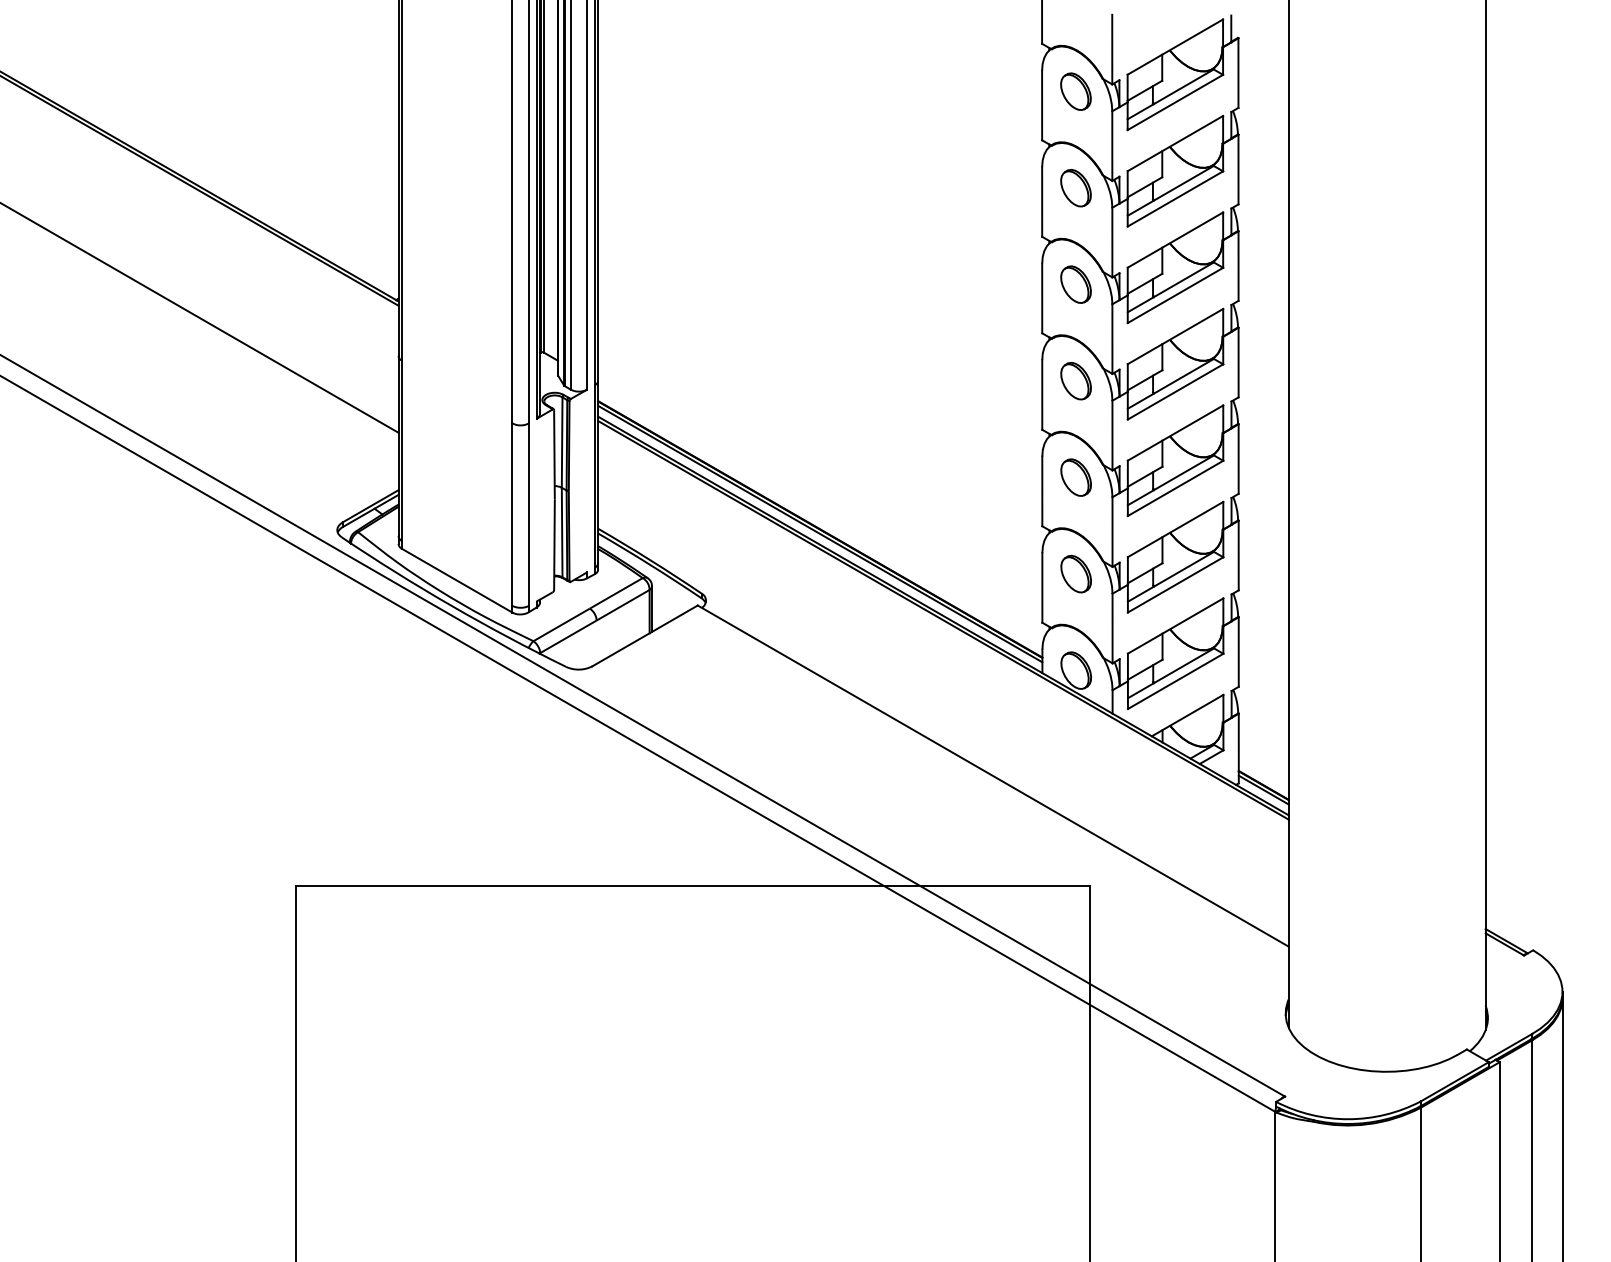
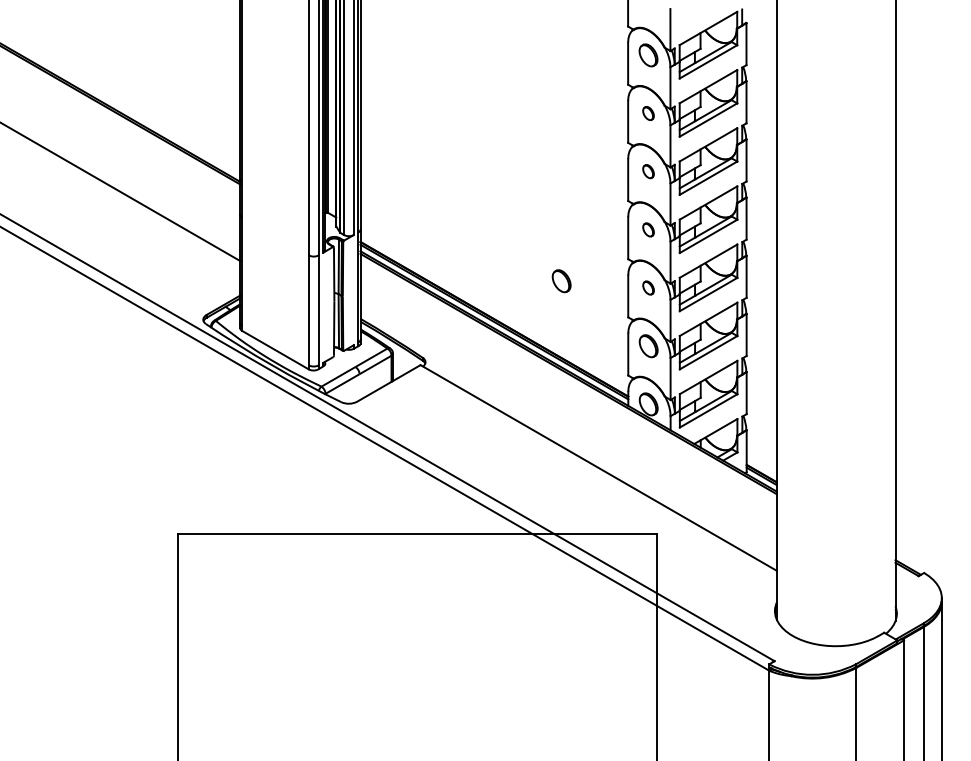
part: (1075, 188) -> (648, 113), size x0.6
part: (1075, 284) -> (648, 171), size x0.6
part: (1075, 380) -> (648, 229), size x0.6
part: (931, 466) -> (561, 281), added
part: (1075, 476) -> (648, 287), size x0.6

